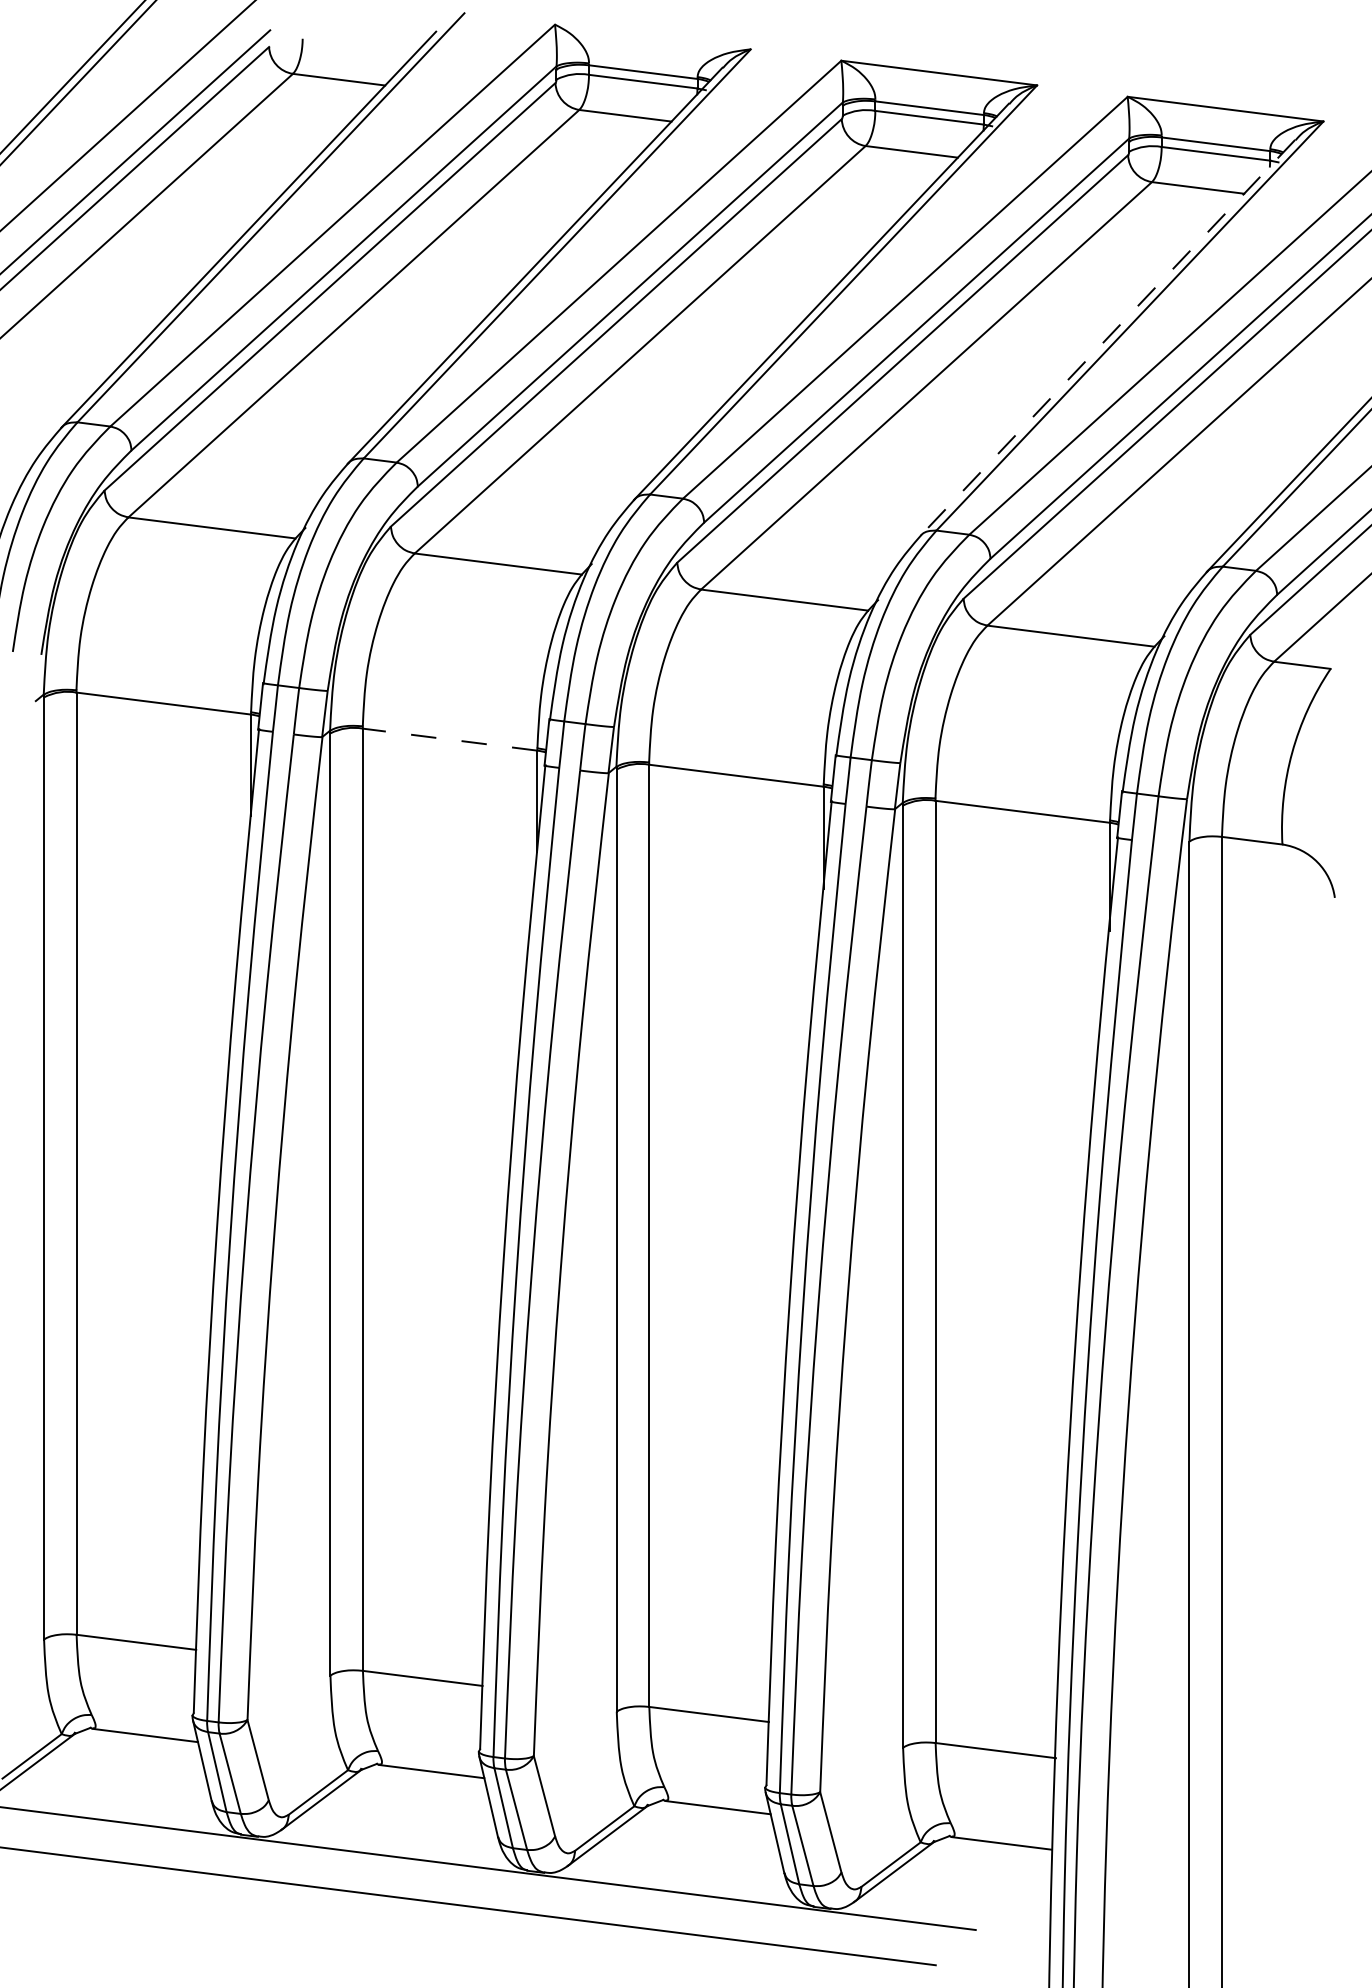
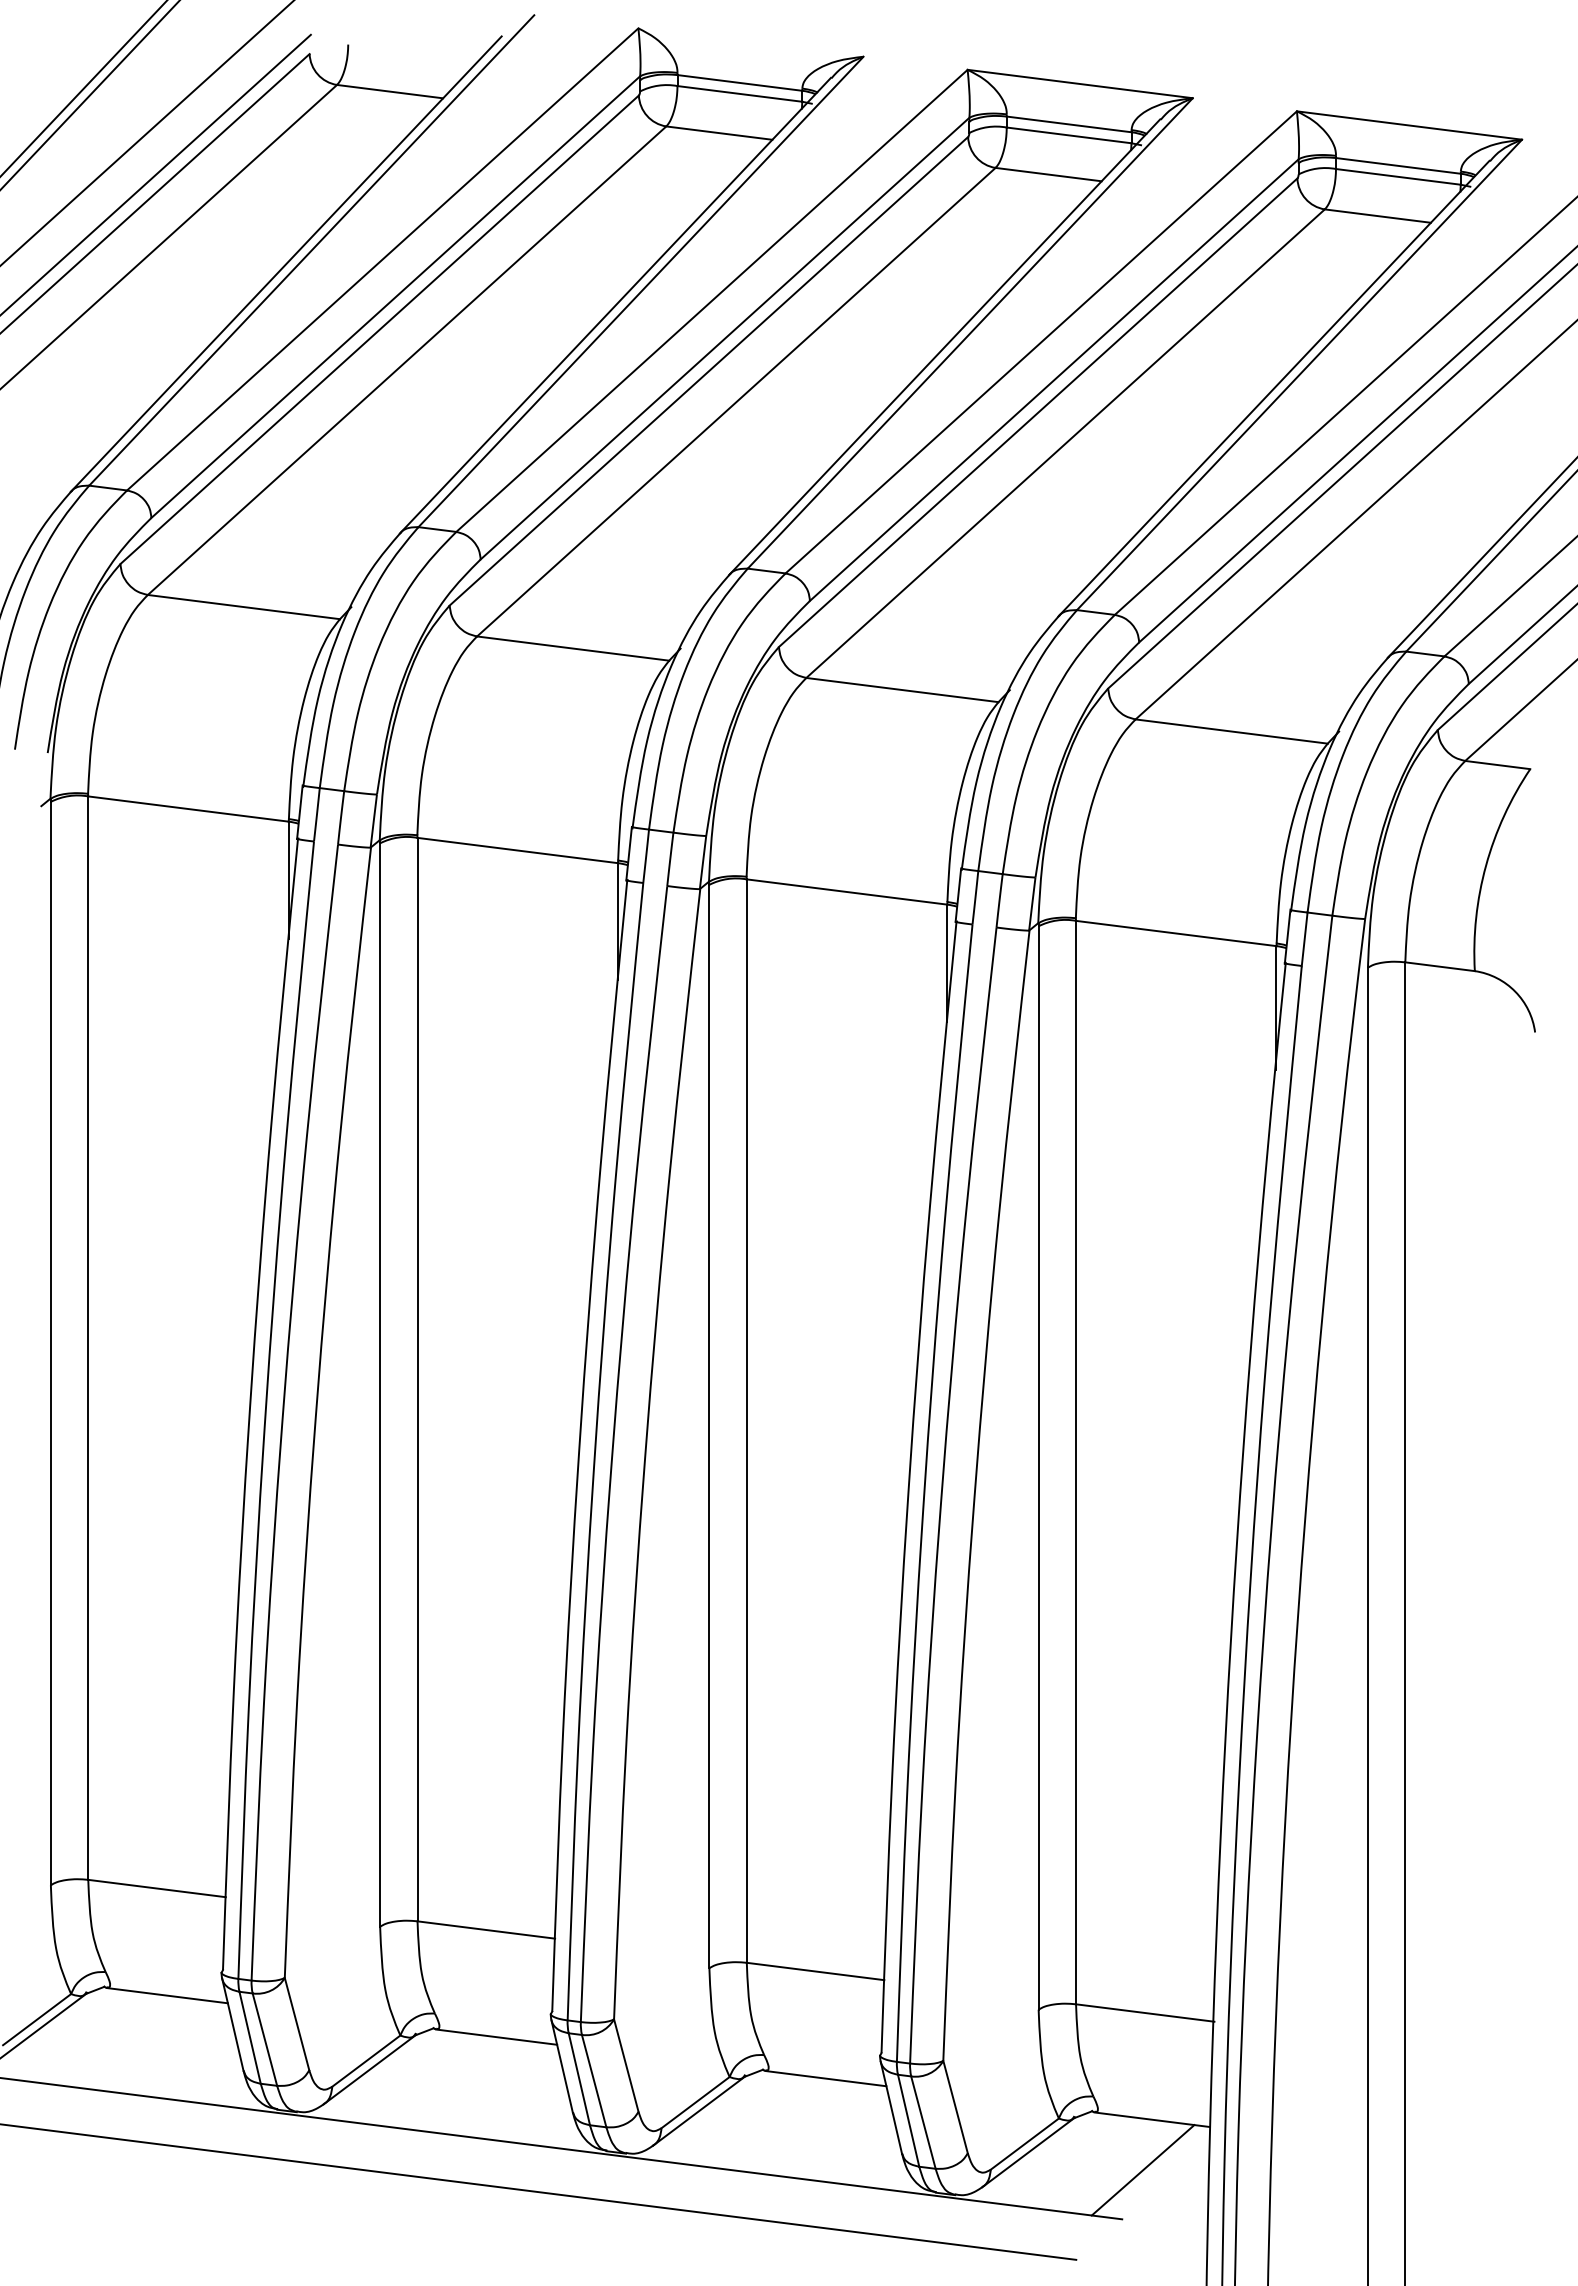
line: (1107, 338) -> (1273, 389), dashed -> solid
line: (450, 739) -> (518, 850), dashed -> solid
line: (993, 1887) -> (1142, 2170), added

